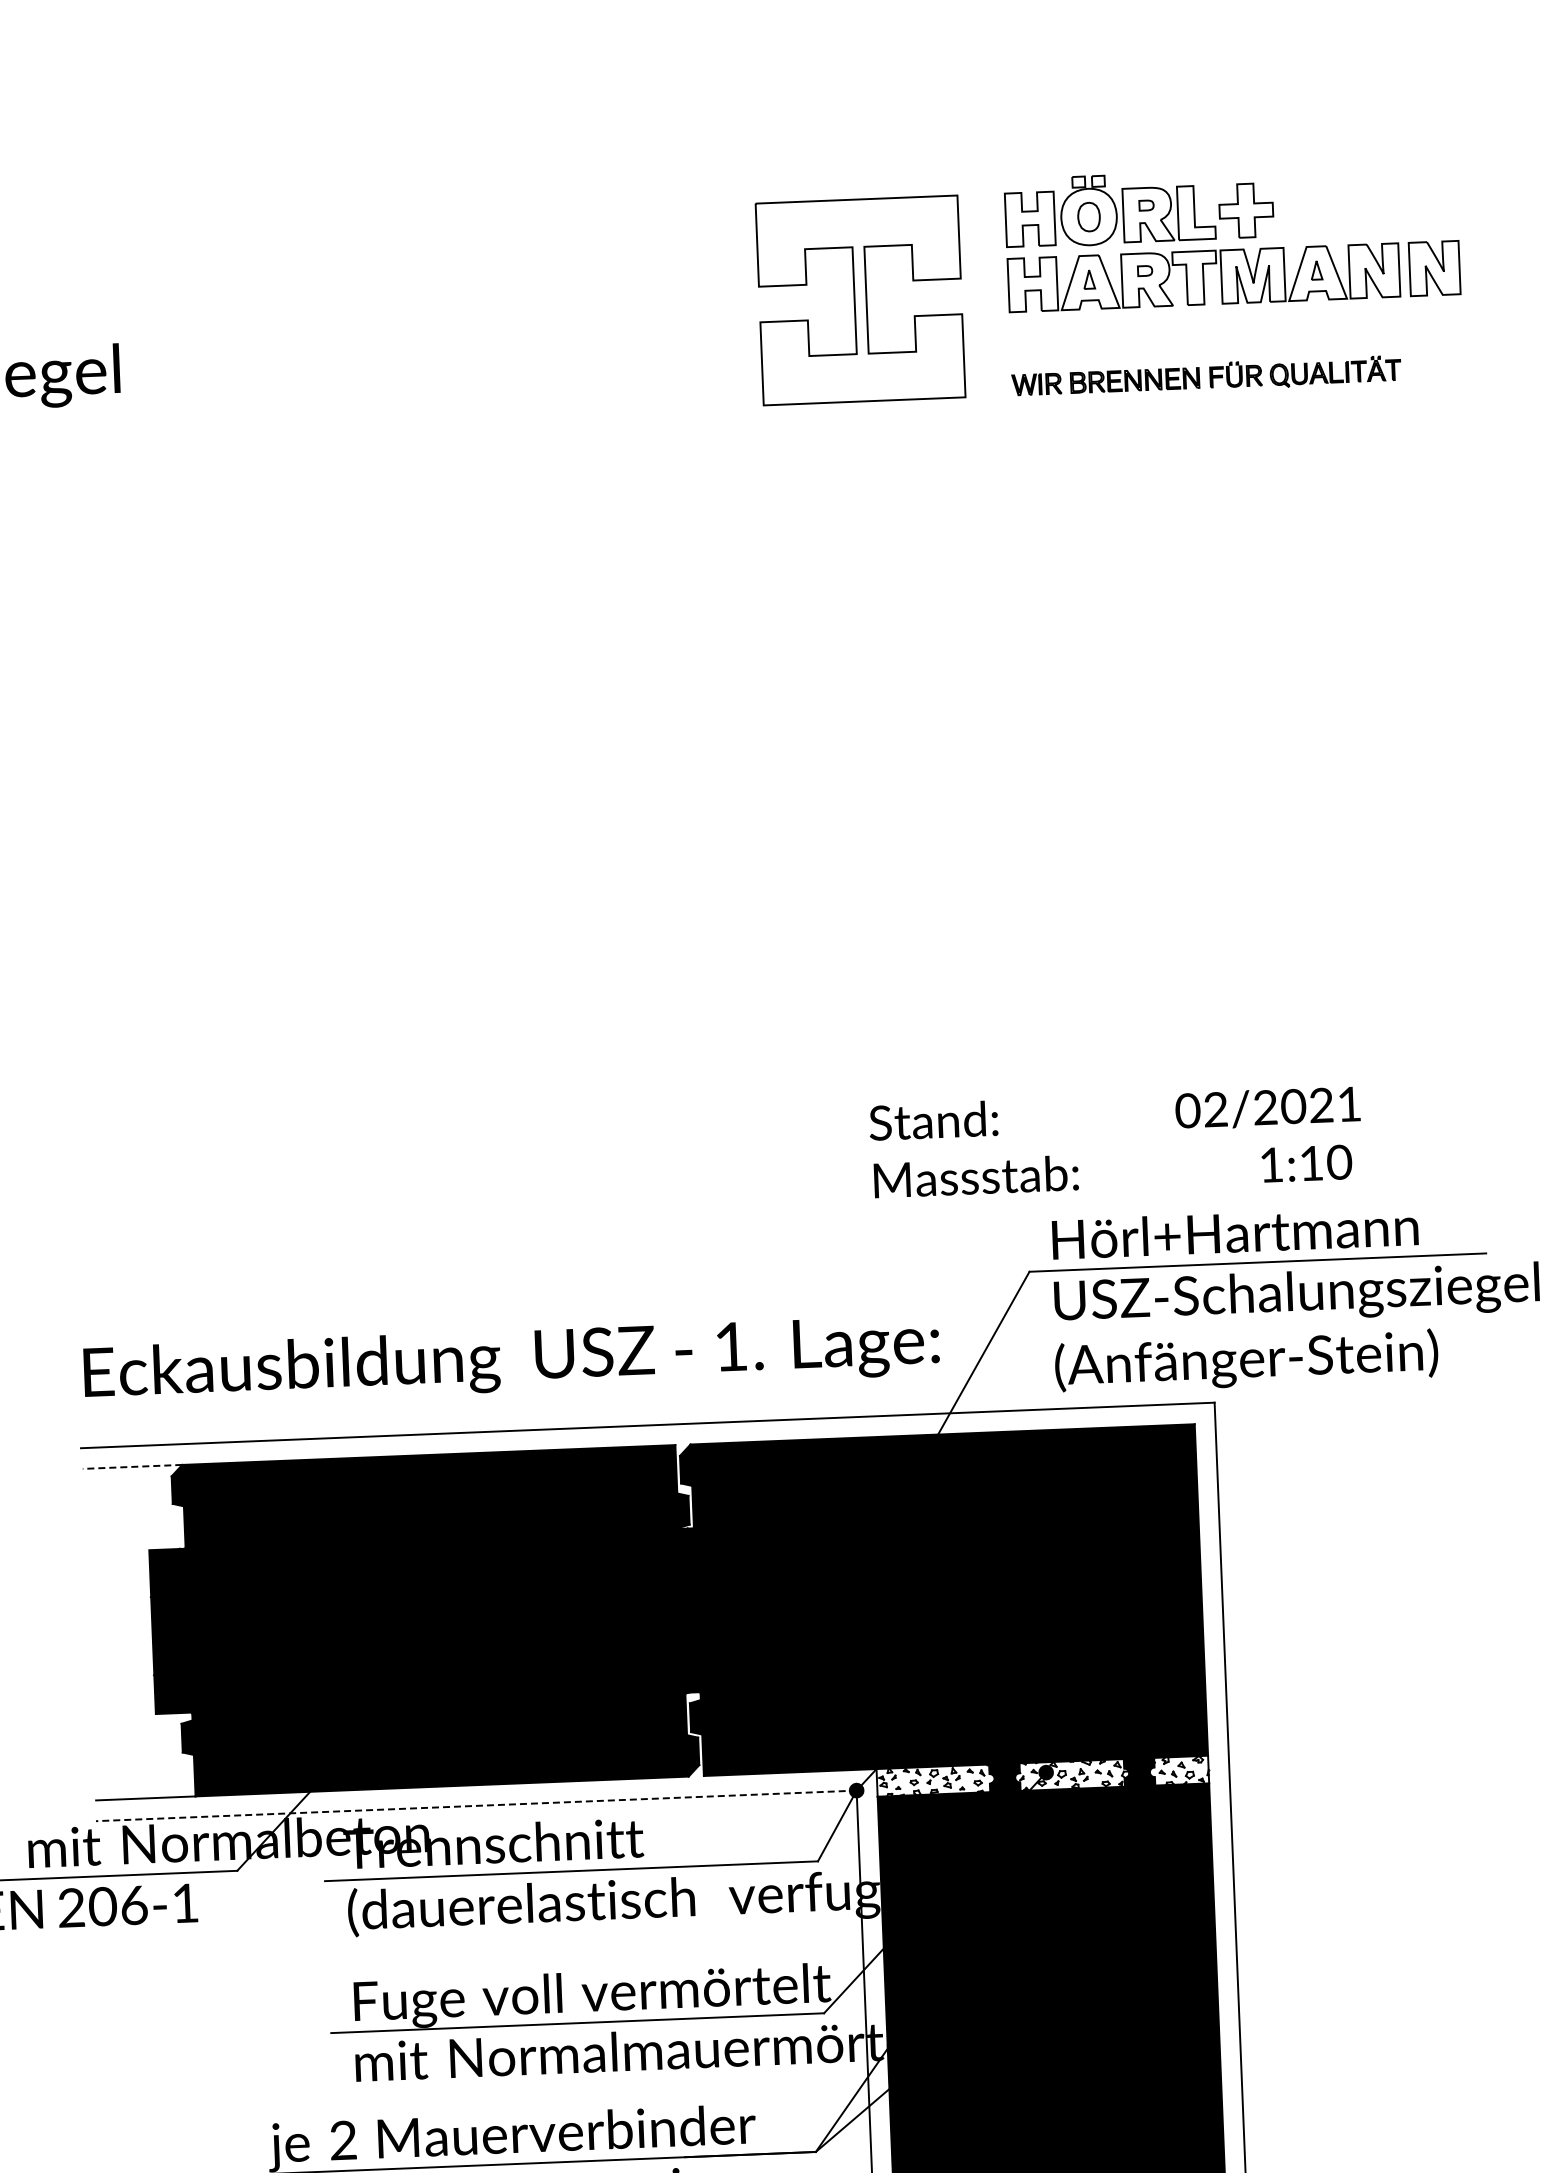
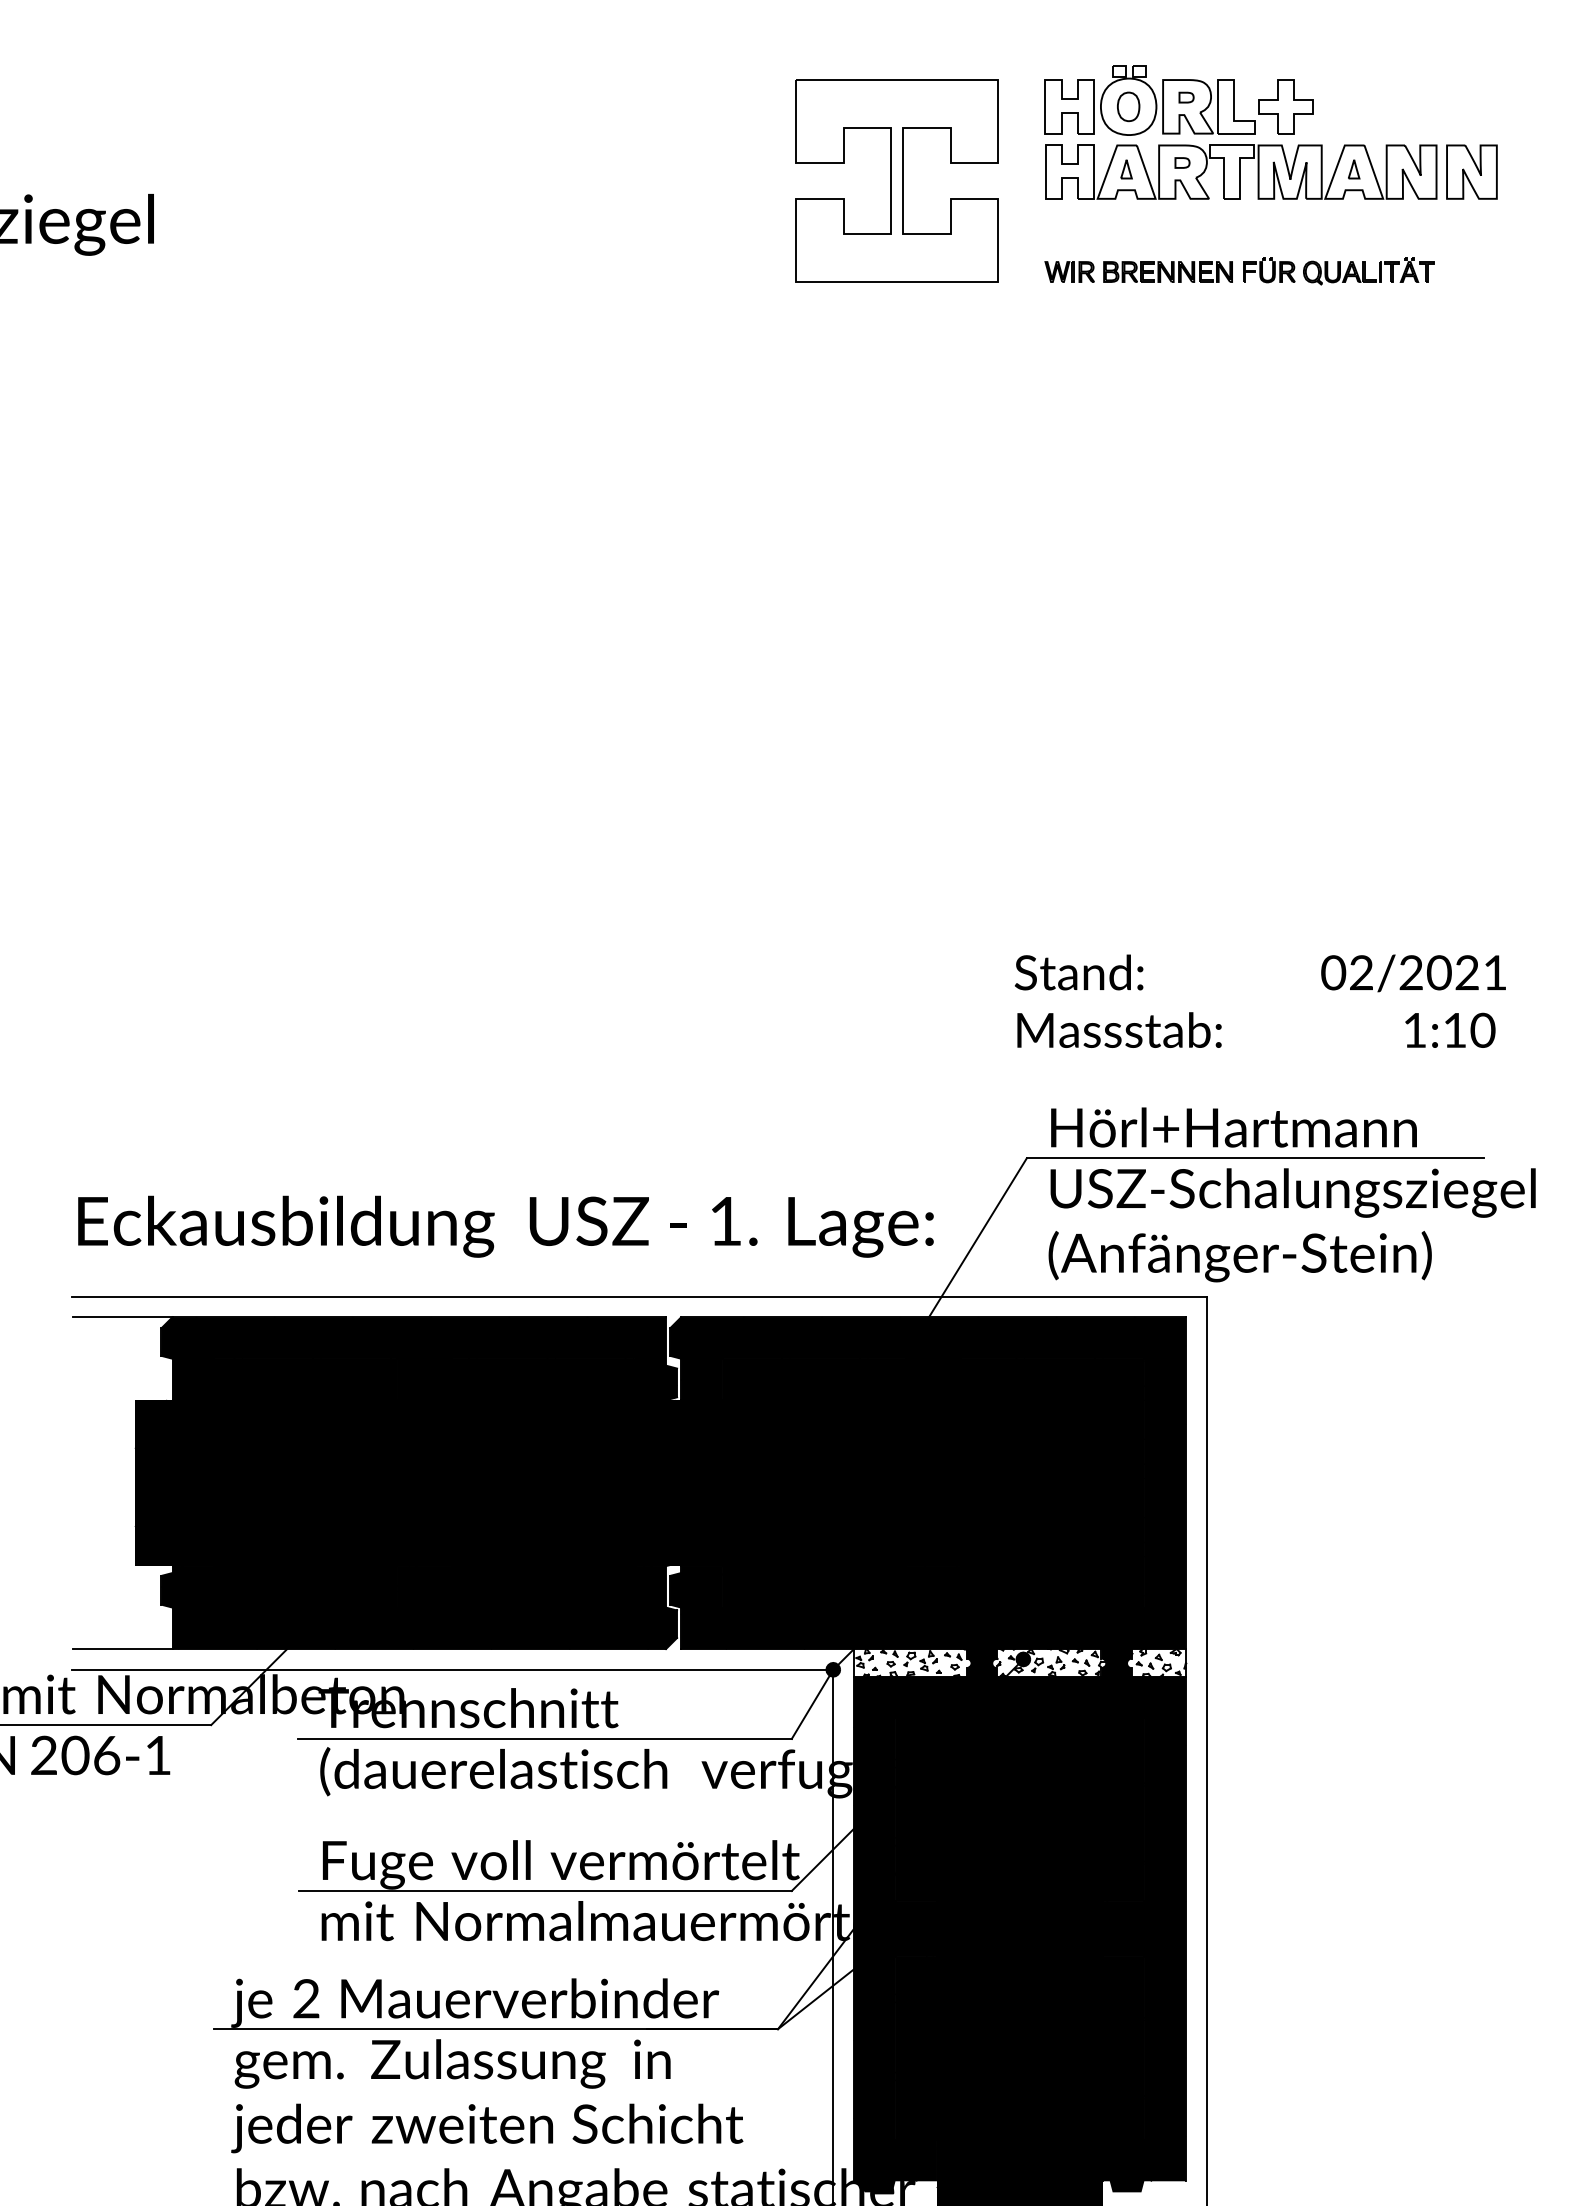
text: (1115, 1141) -> (1259, 1000), moved
line: (132, 1467) -> (122, 1317), dashed -> solid
line: (476, 1805) -> (452, 1669), dashed -> solid

